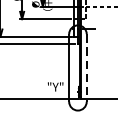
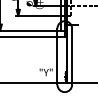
line: (87, 69) -> (72, 57), dashed -> solid

